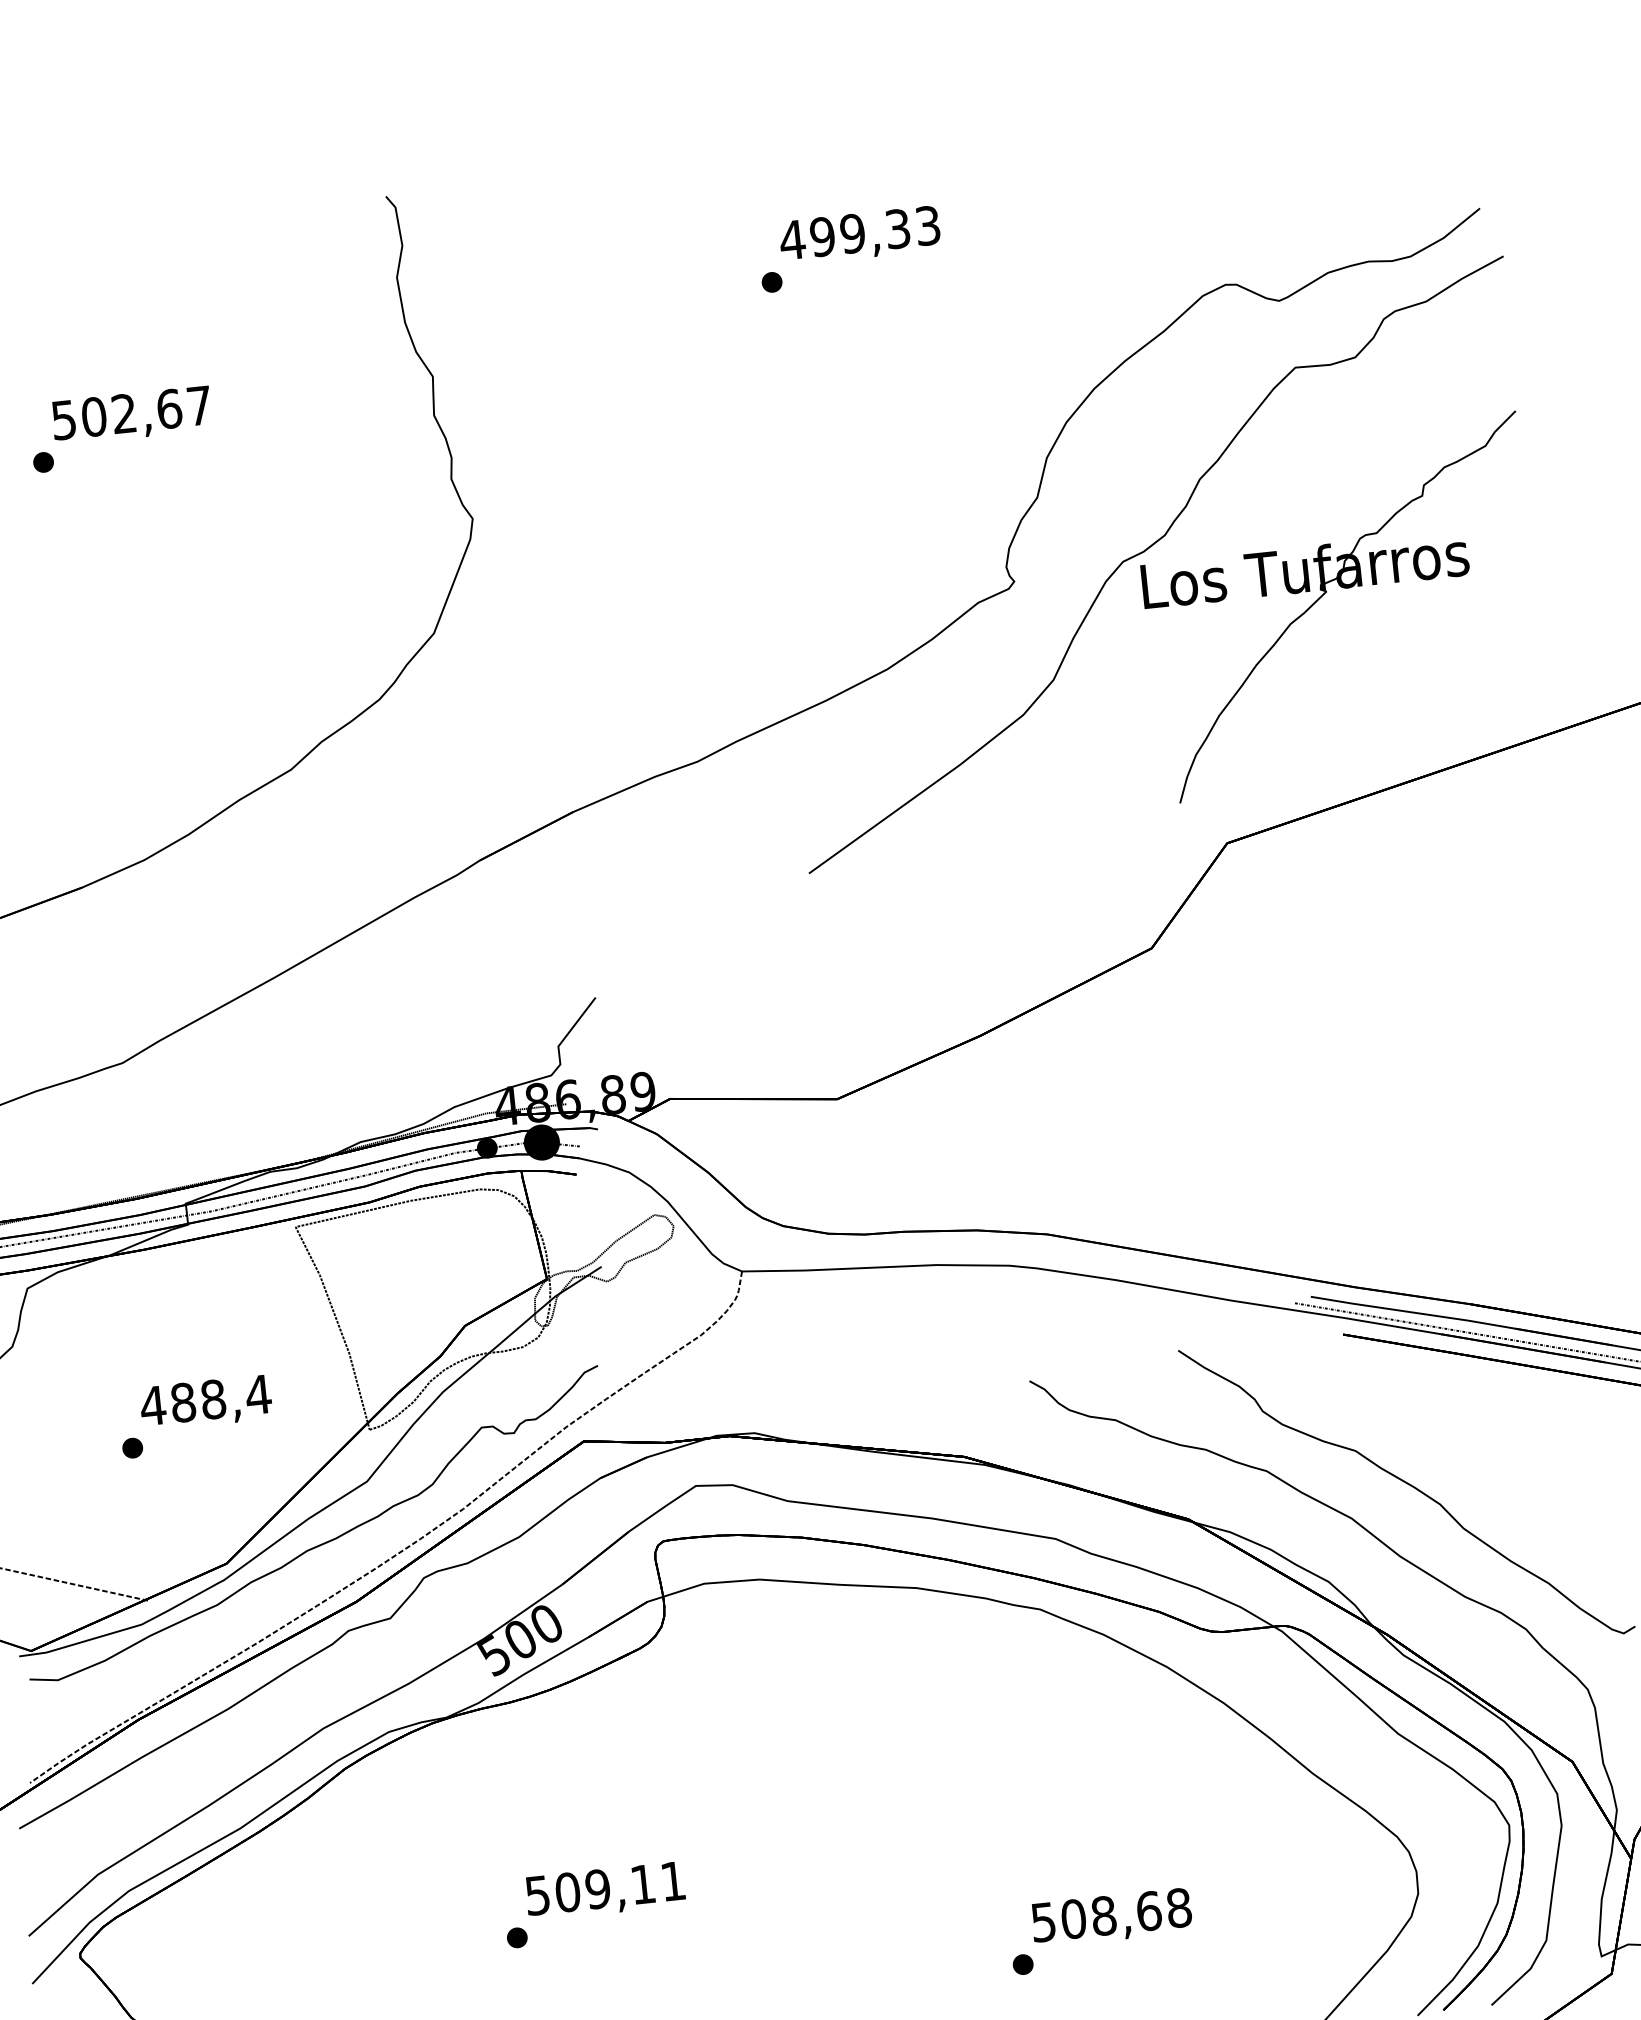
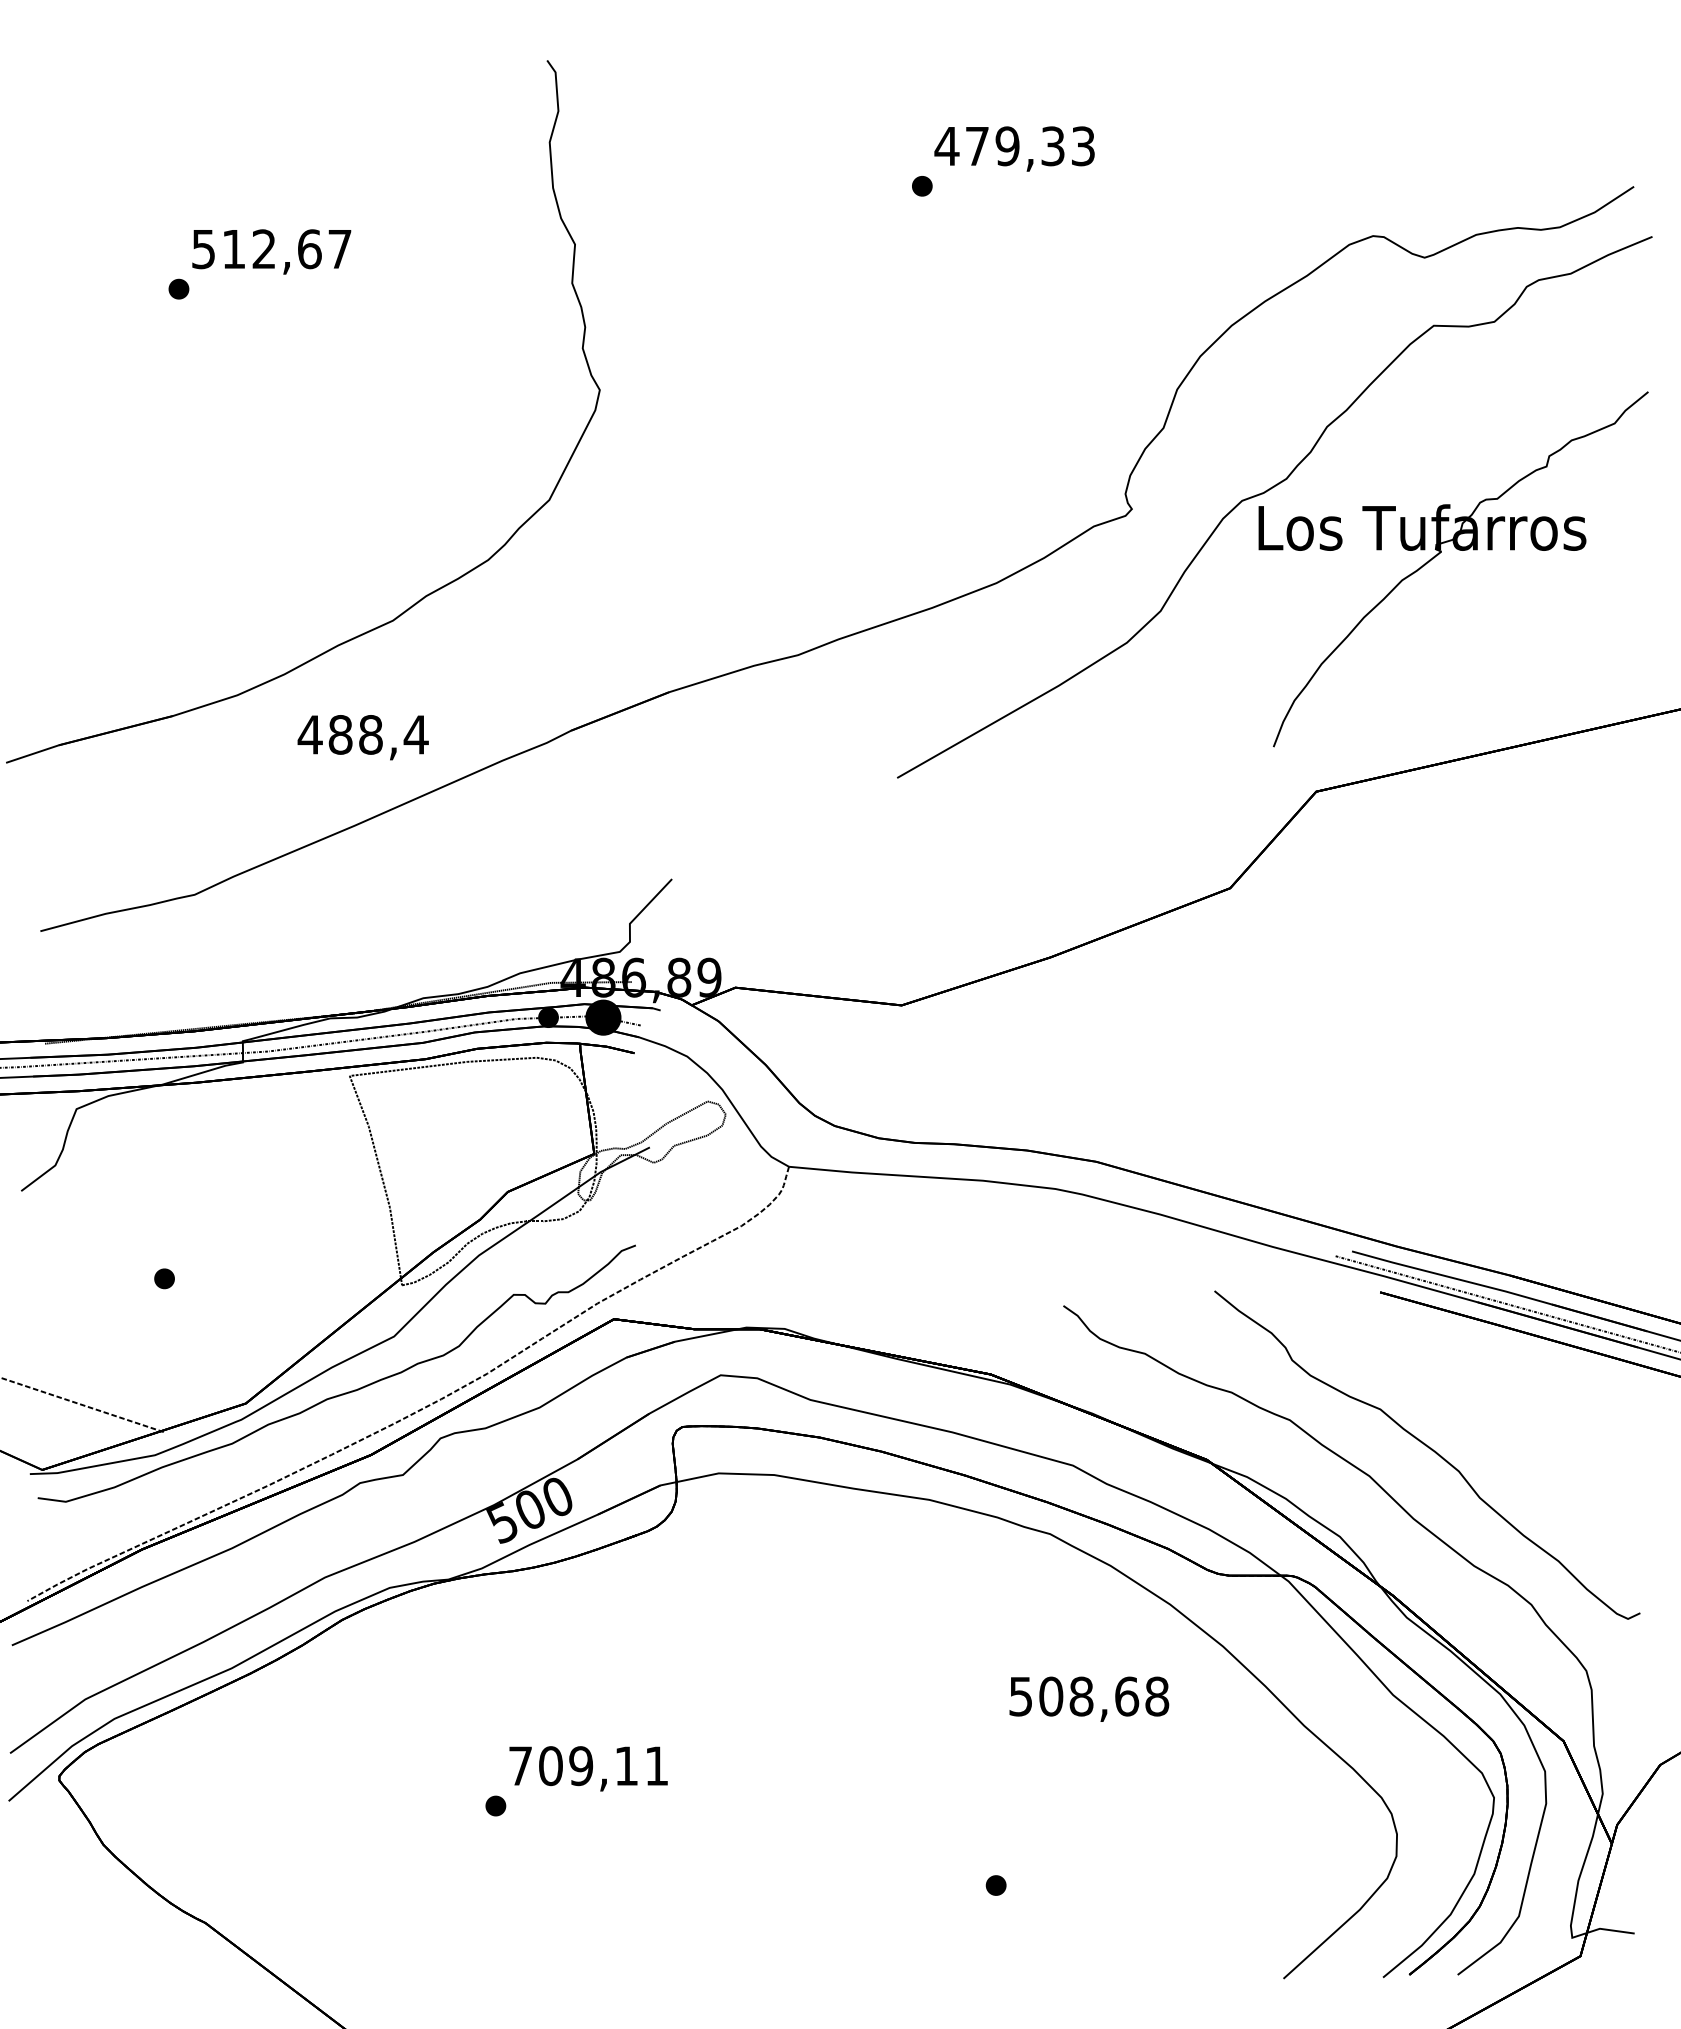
text: (822, 237) -> (977, 146), 499,33 -> 479,33
text: (93, 417) -> (233, 249), 502,67 -> 512,67
text: (205, 1403) -> (362, 737), moved
text: (537, 1895) -> (520, 1766), 509,11 -> 709,11
text: (1112, 1917) -> (1089, 1698), moved

